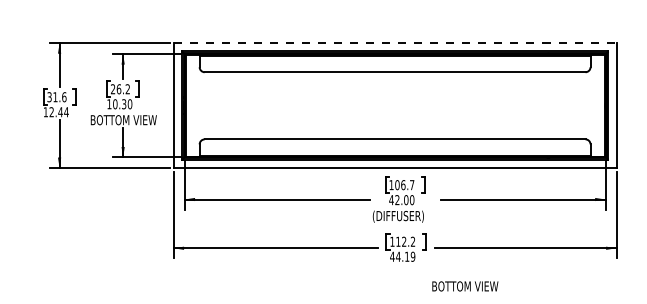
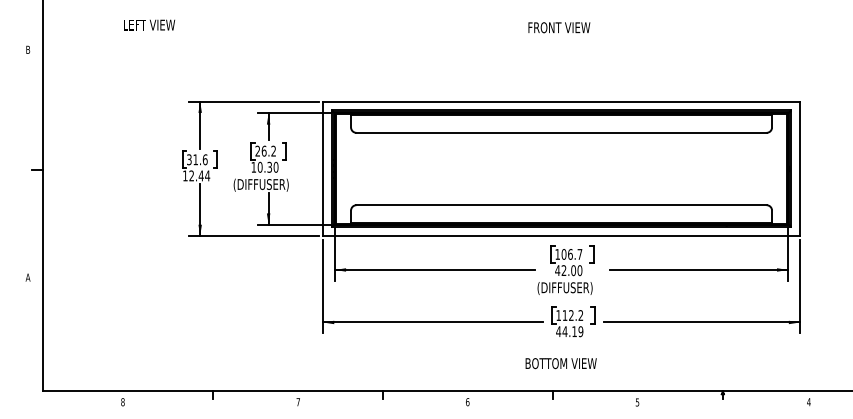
line: (395, 43) -> (561, 101), dashed -> solid
text: (123, 120) -> (268, 184), BOTTOM VIEW -> (DIFFUSER)
text: (464, 286) -> (560, 363), moved

